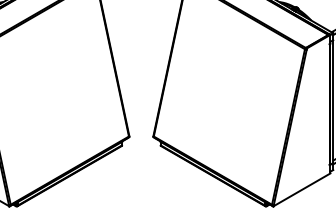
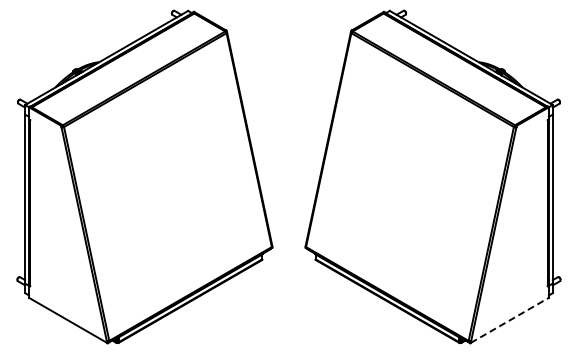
line: (302, 189) -> (510, 320), solid -> dashed

